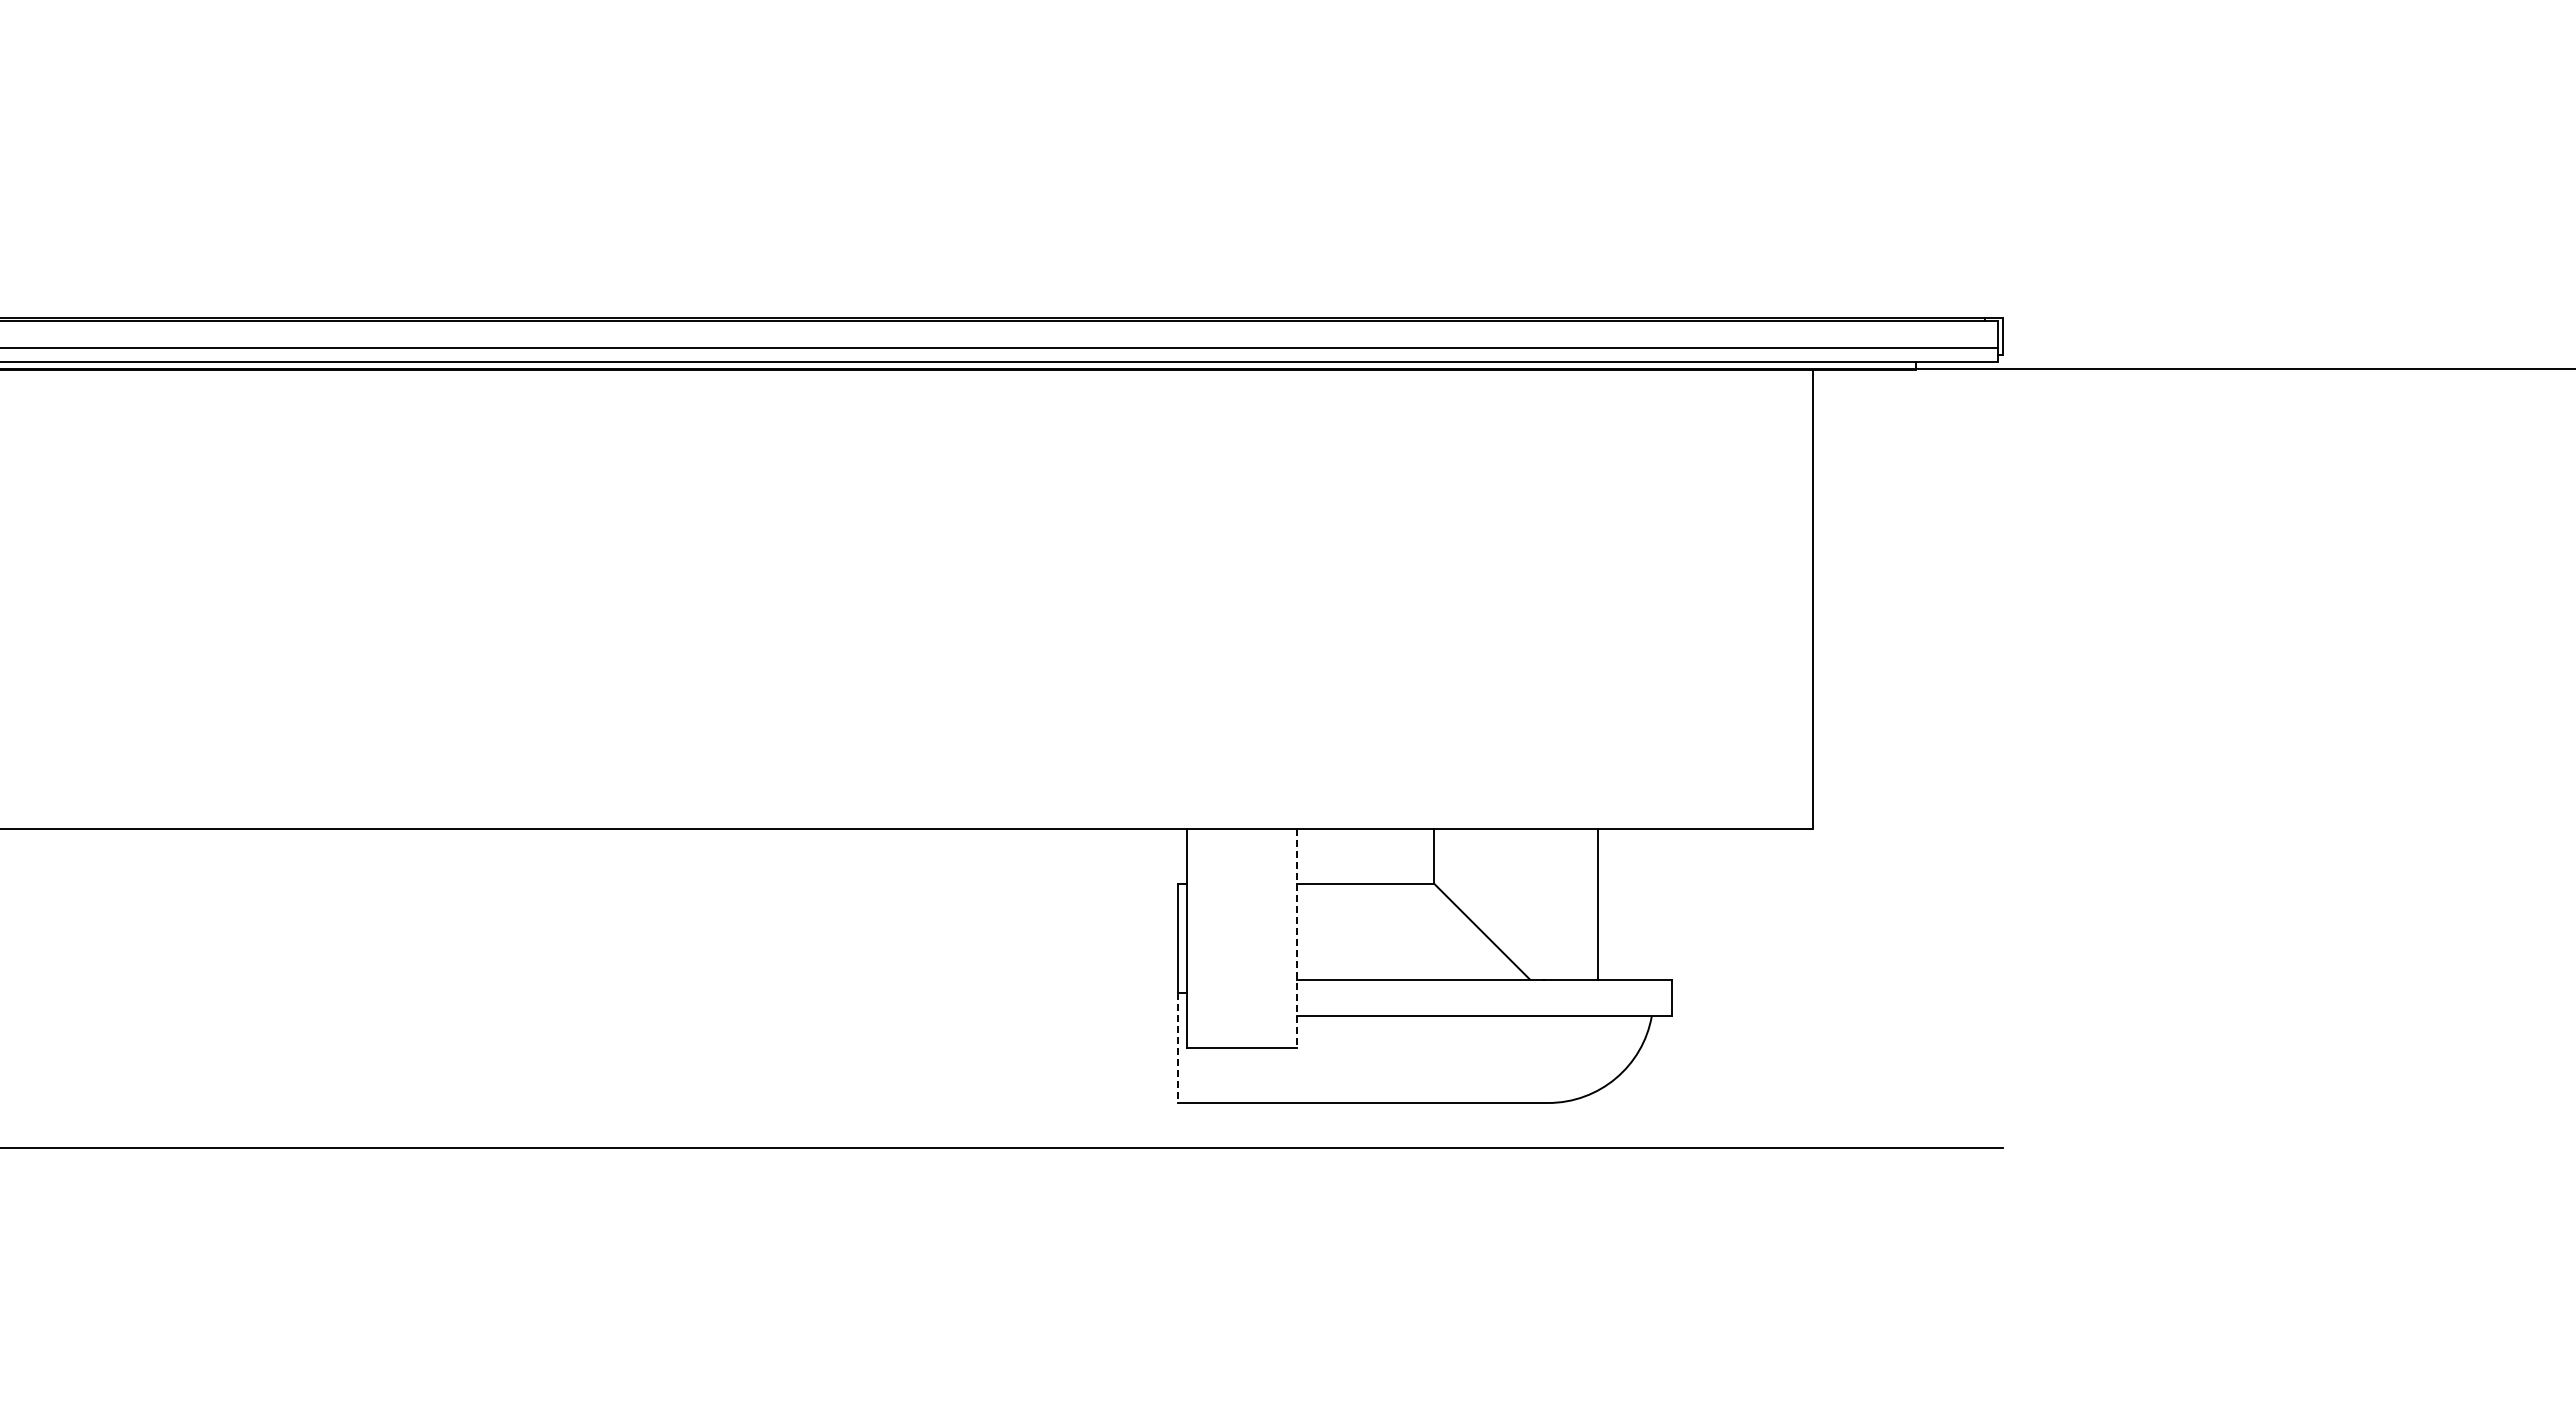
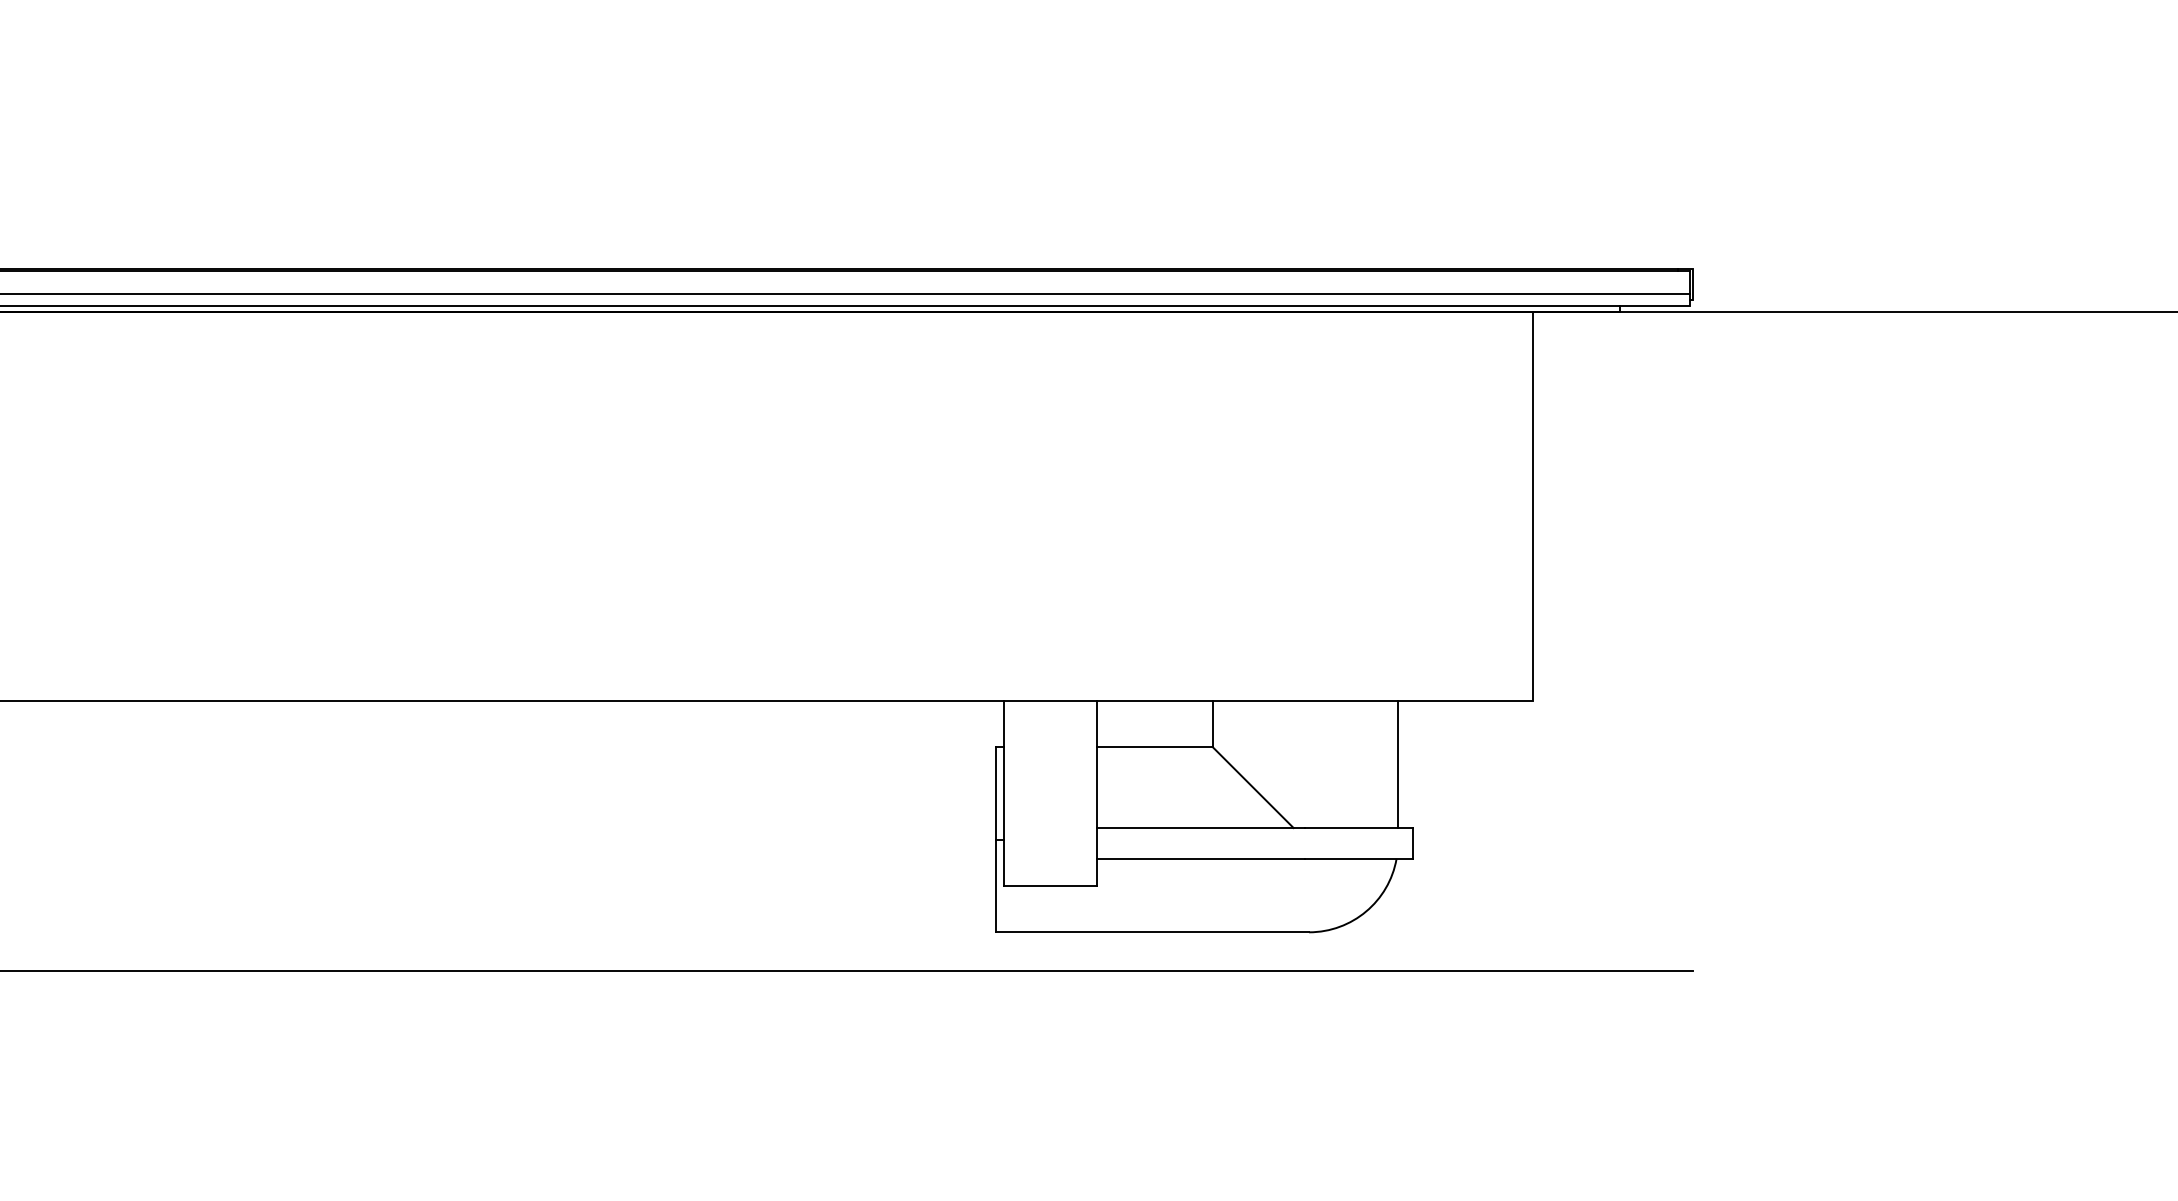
line: (1598, 903) -> (1397, 763), moved
line: (1296, 938) -> (1096, 793), dashed -> solid
line: (1178, 1048) -> (996, 886), dashed -> solid

